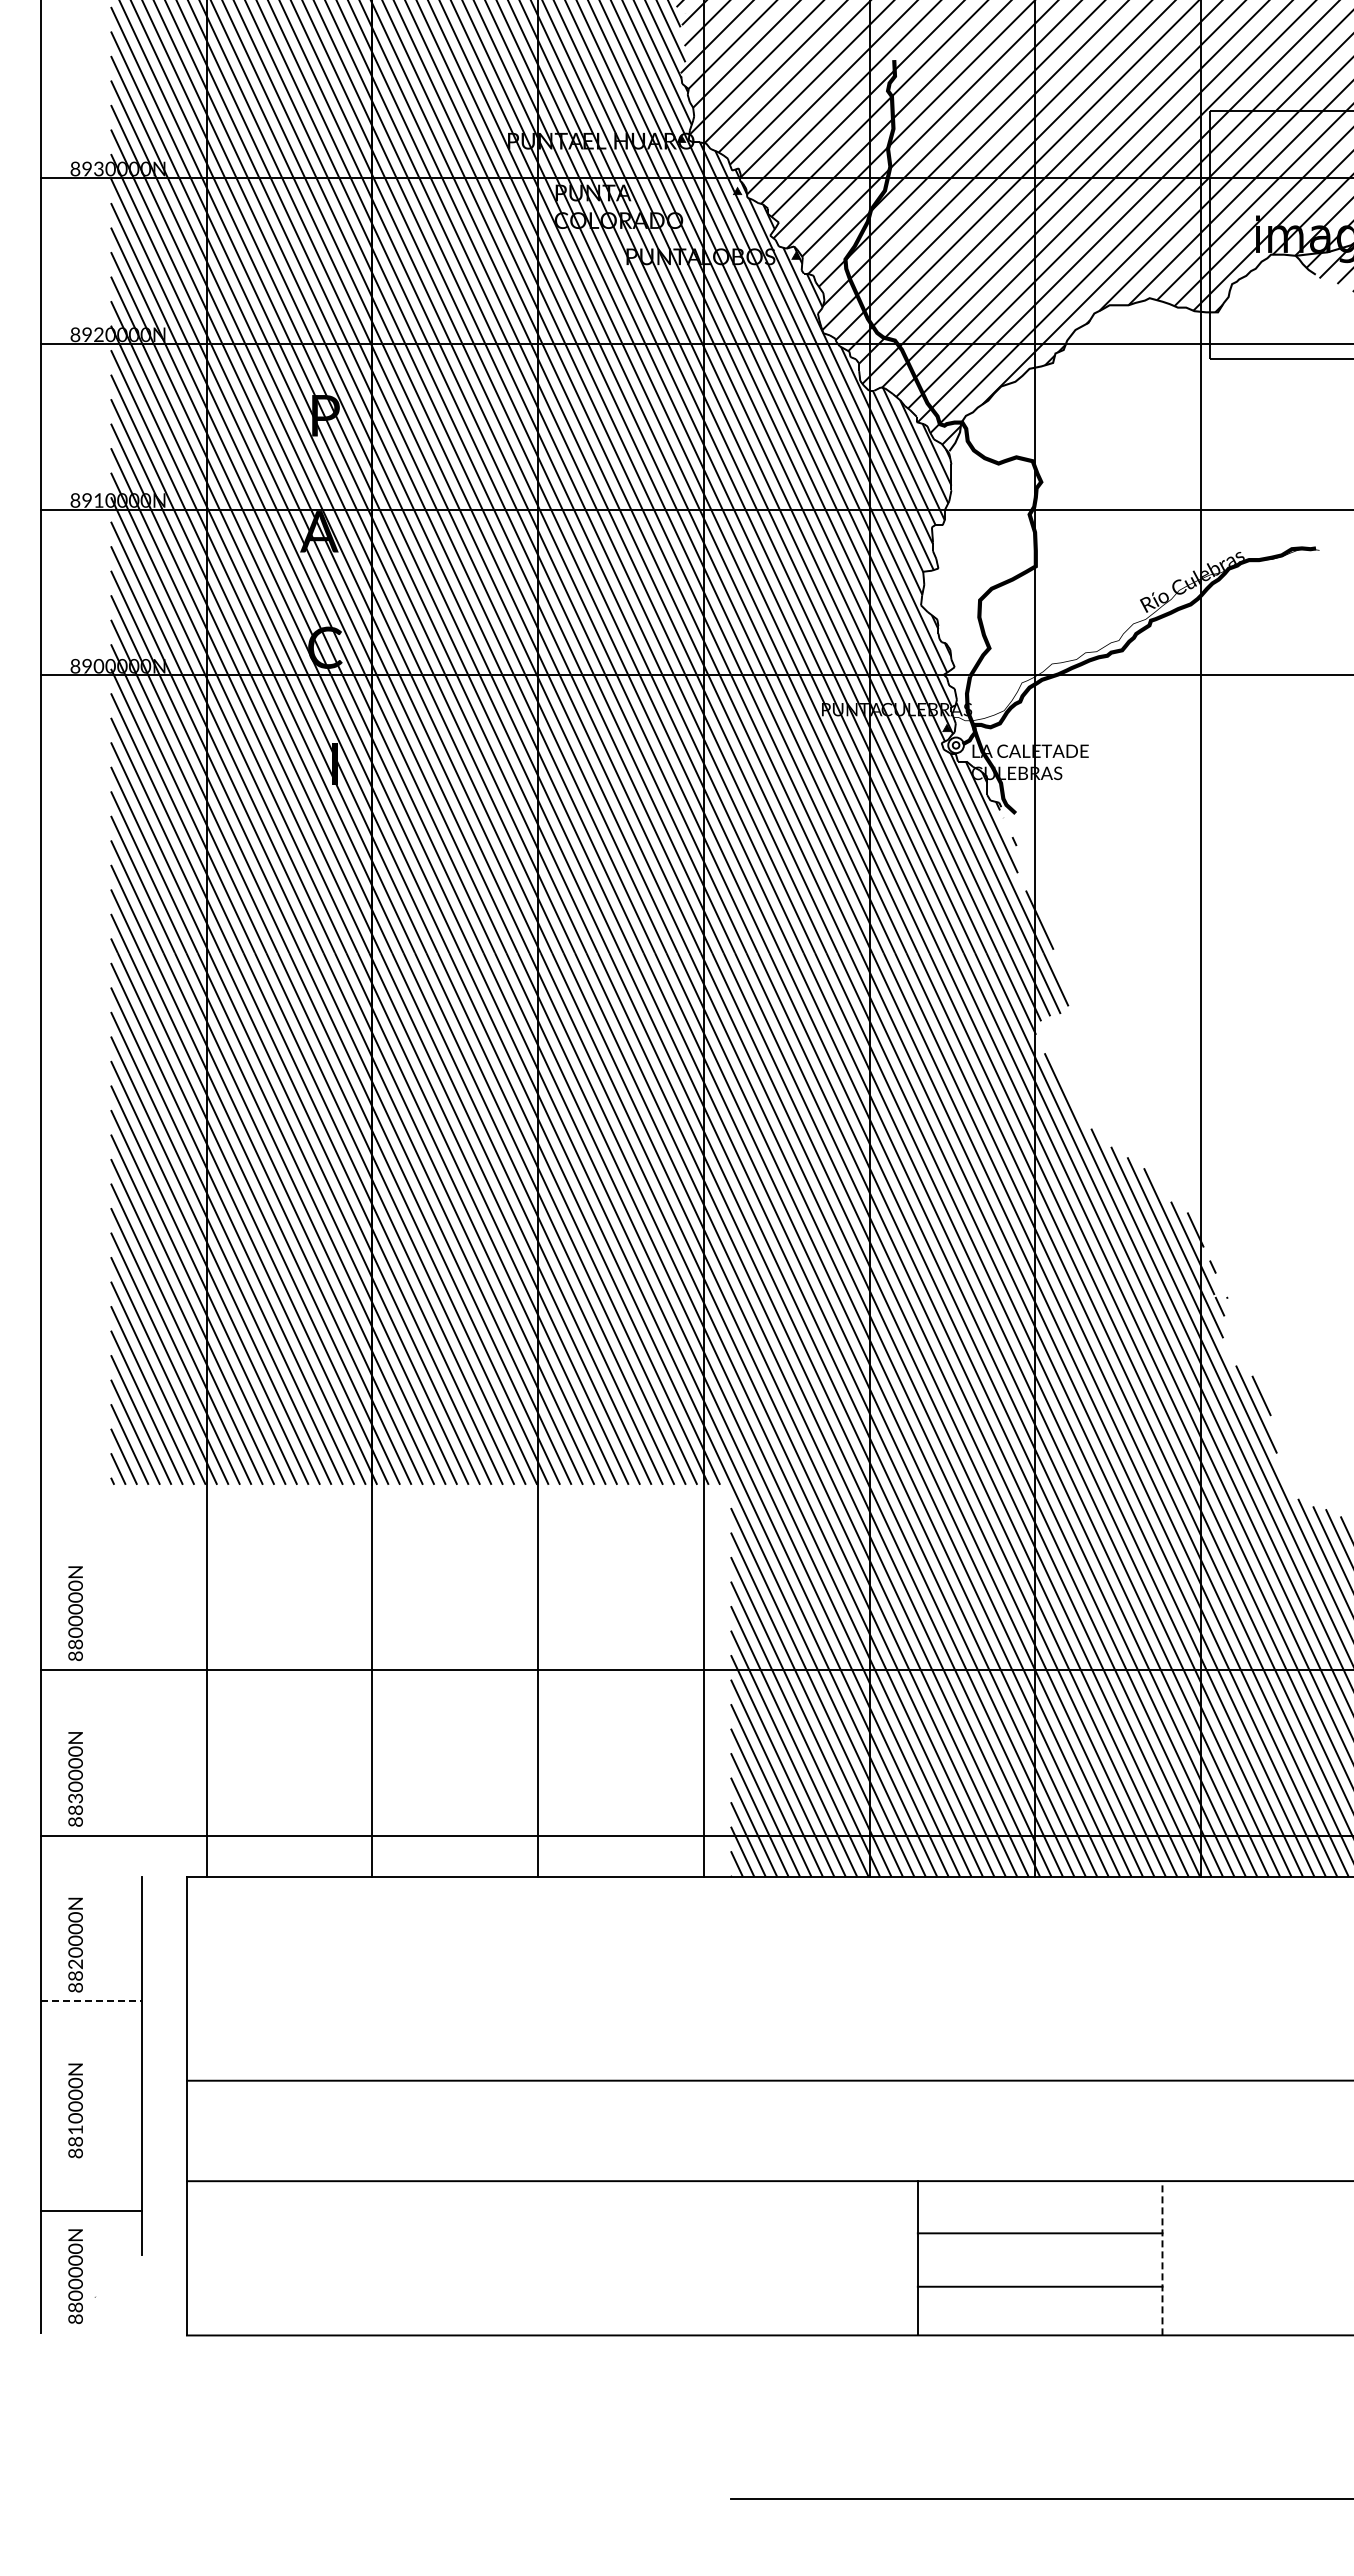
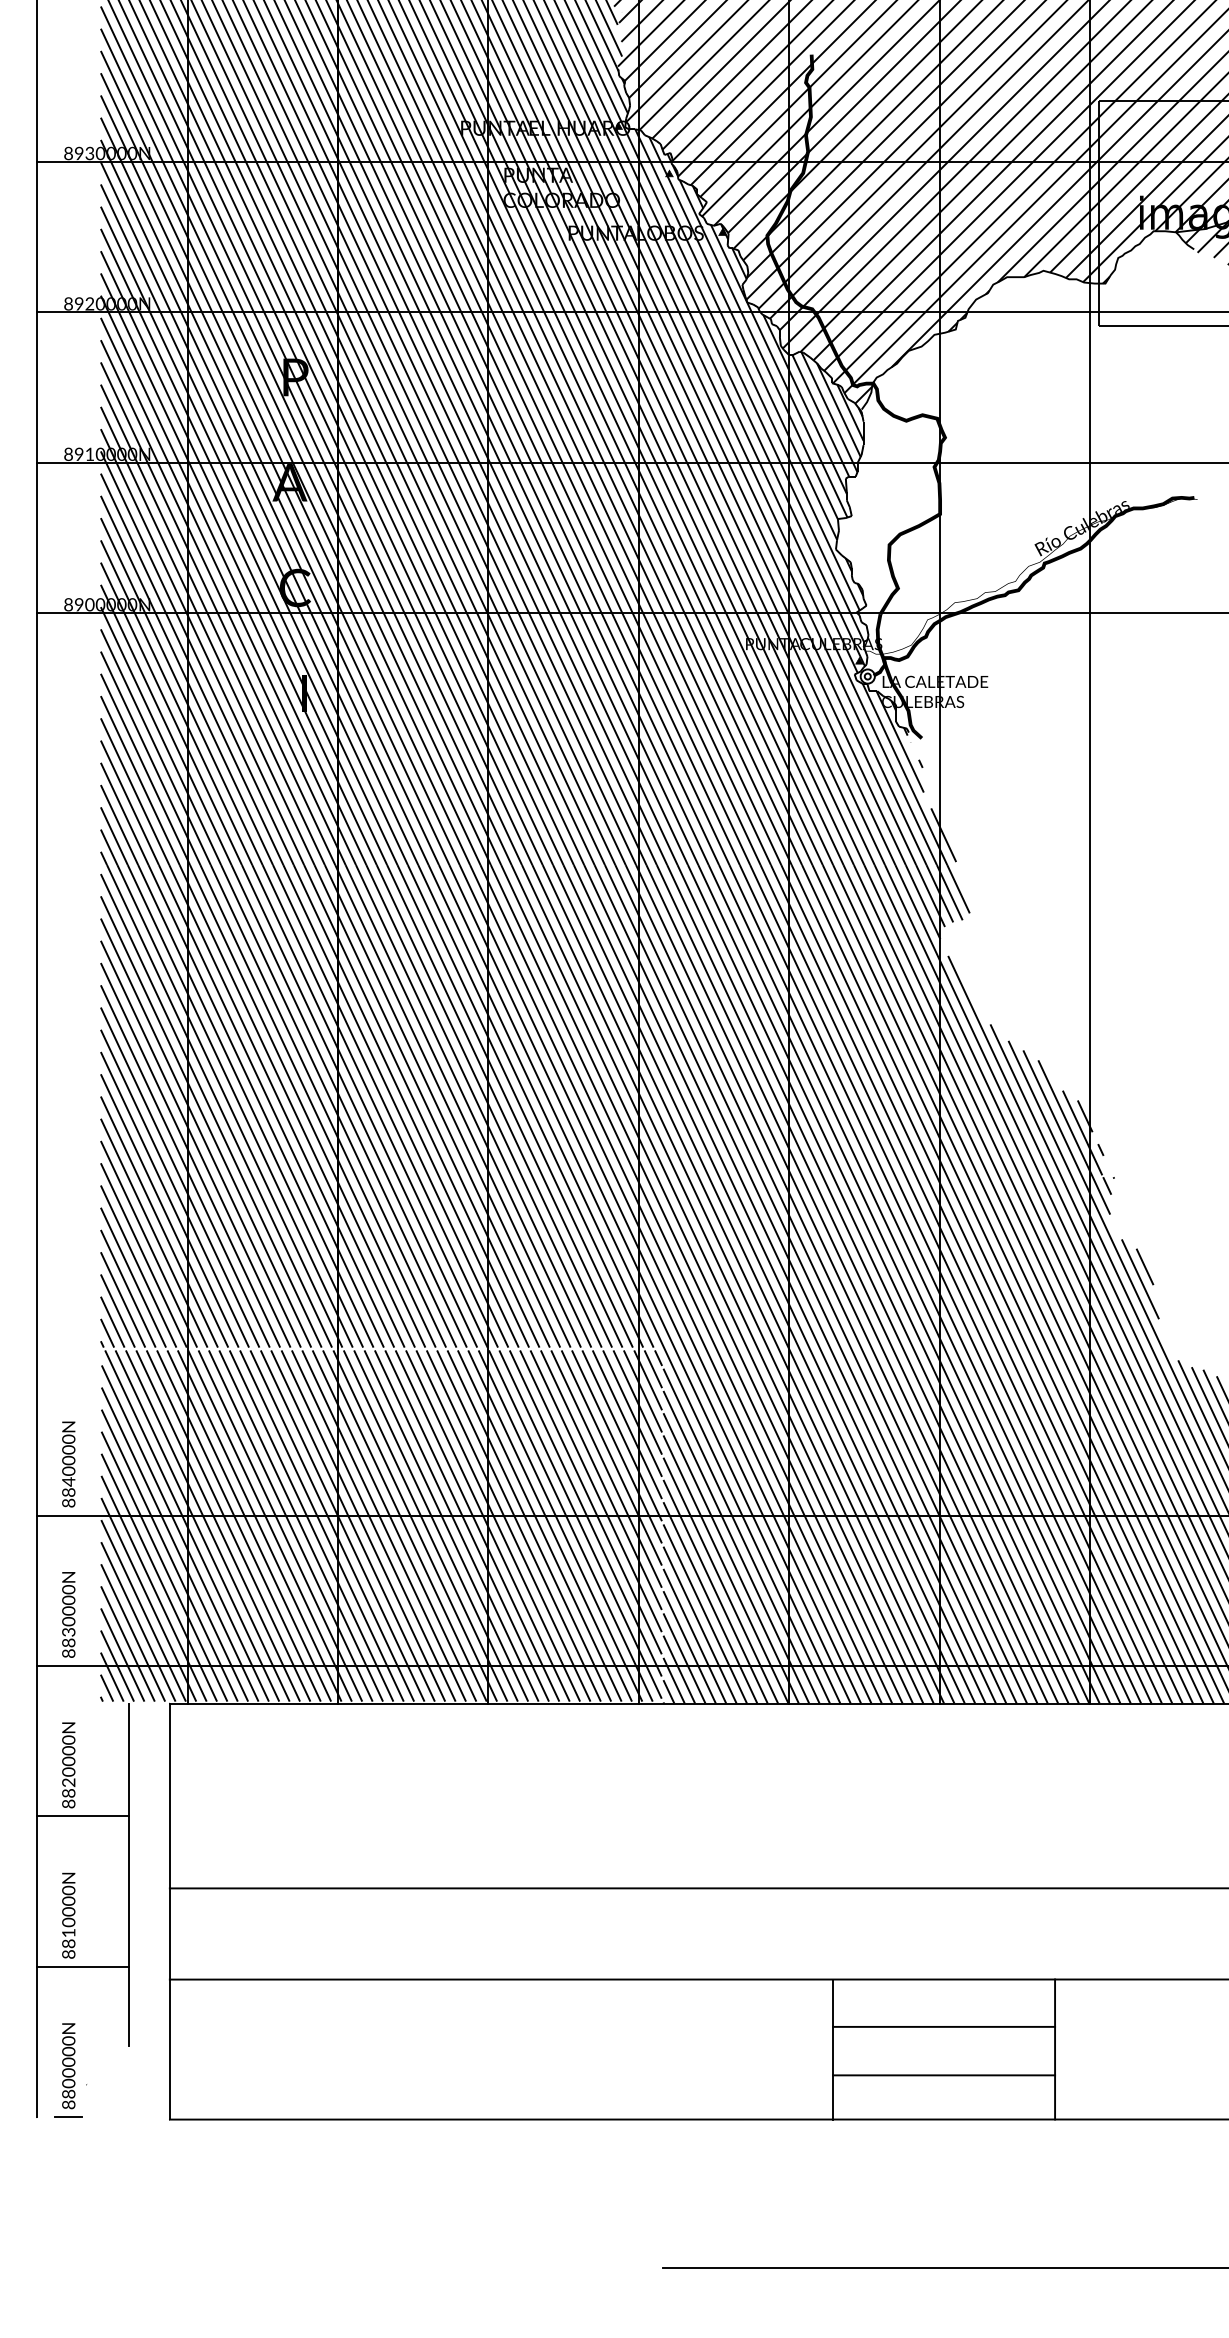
text: (75, 1632) -> (68, 1481), 8800000N -> 8840000N
hatch: (419, 1680) -> (380, 1525), added
line: (91, 2001) -> (83, 1816), dashed -> solid
line: (91, 2211) -> (83, 1967), moved
line: (1162, 2257) -> (1055, 2048), dashed -> solid
line: (75, 2332) -> (68, 2116), added

